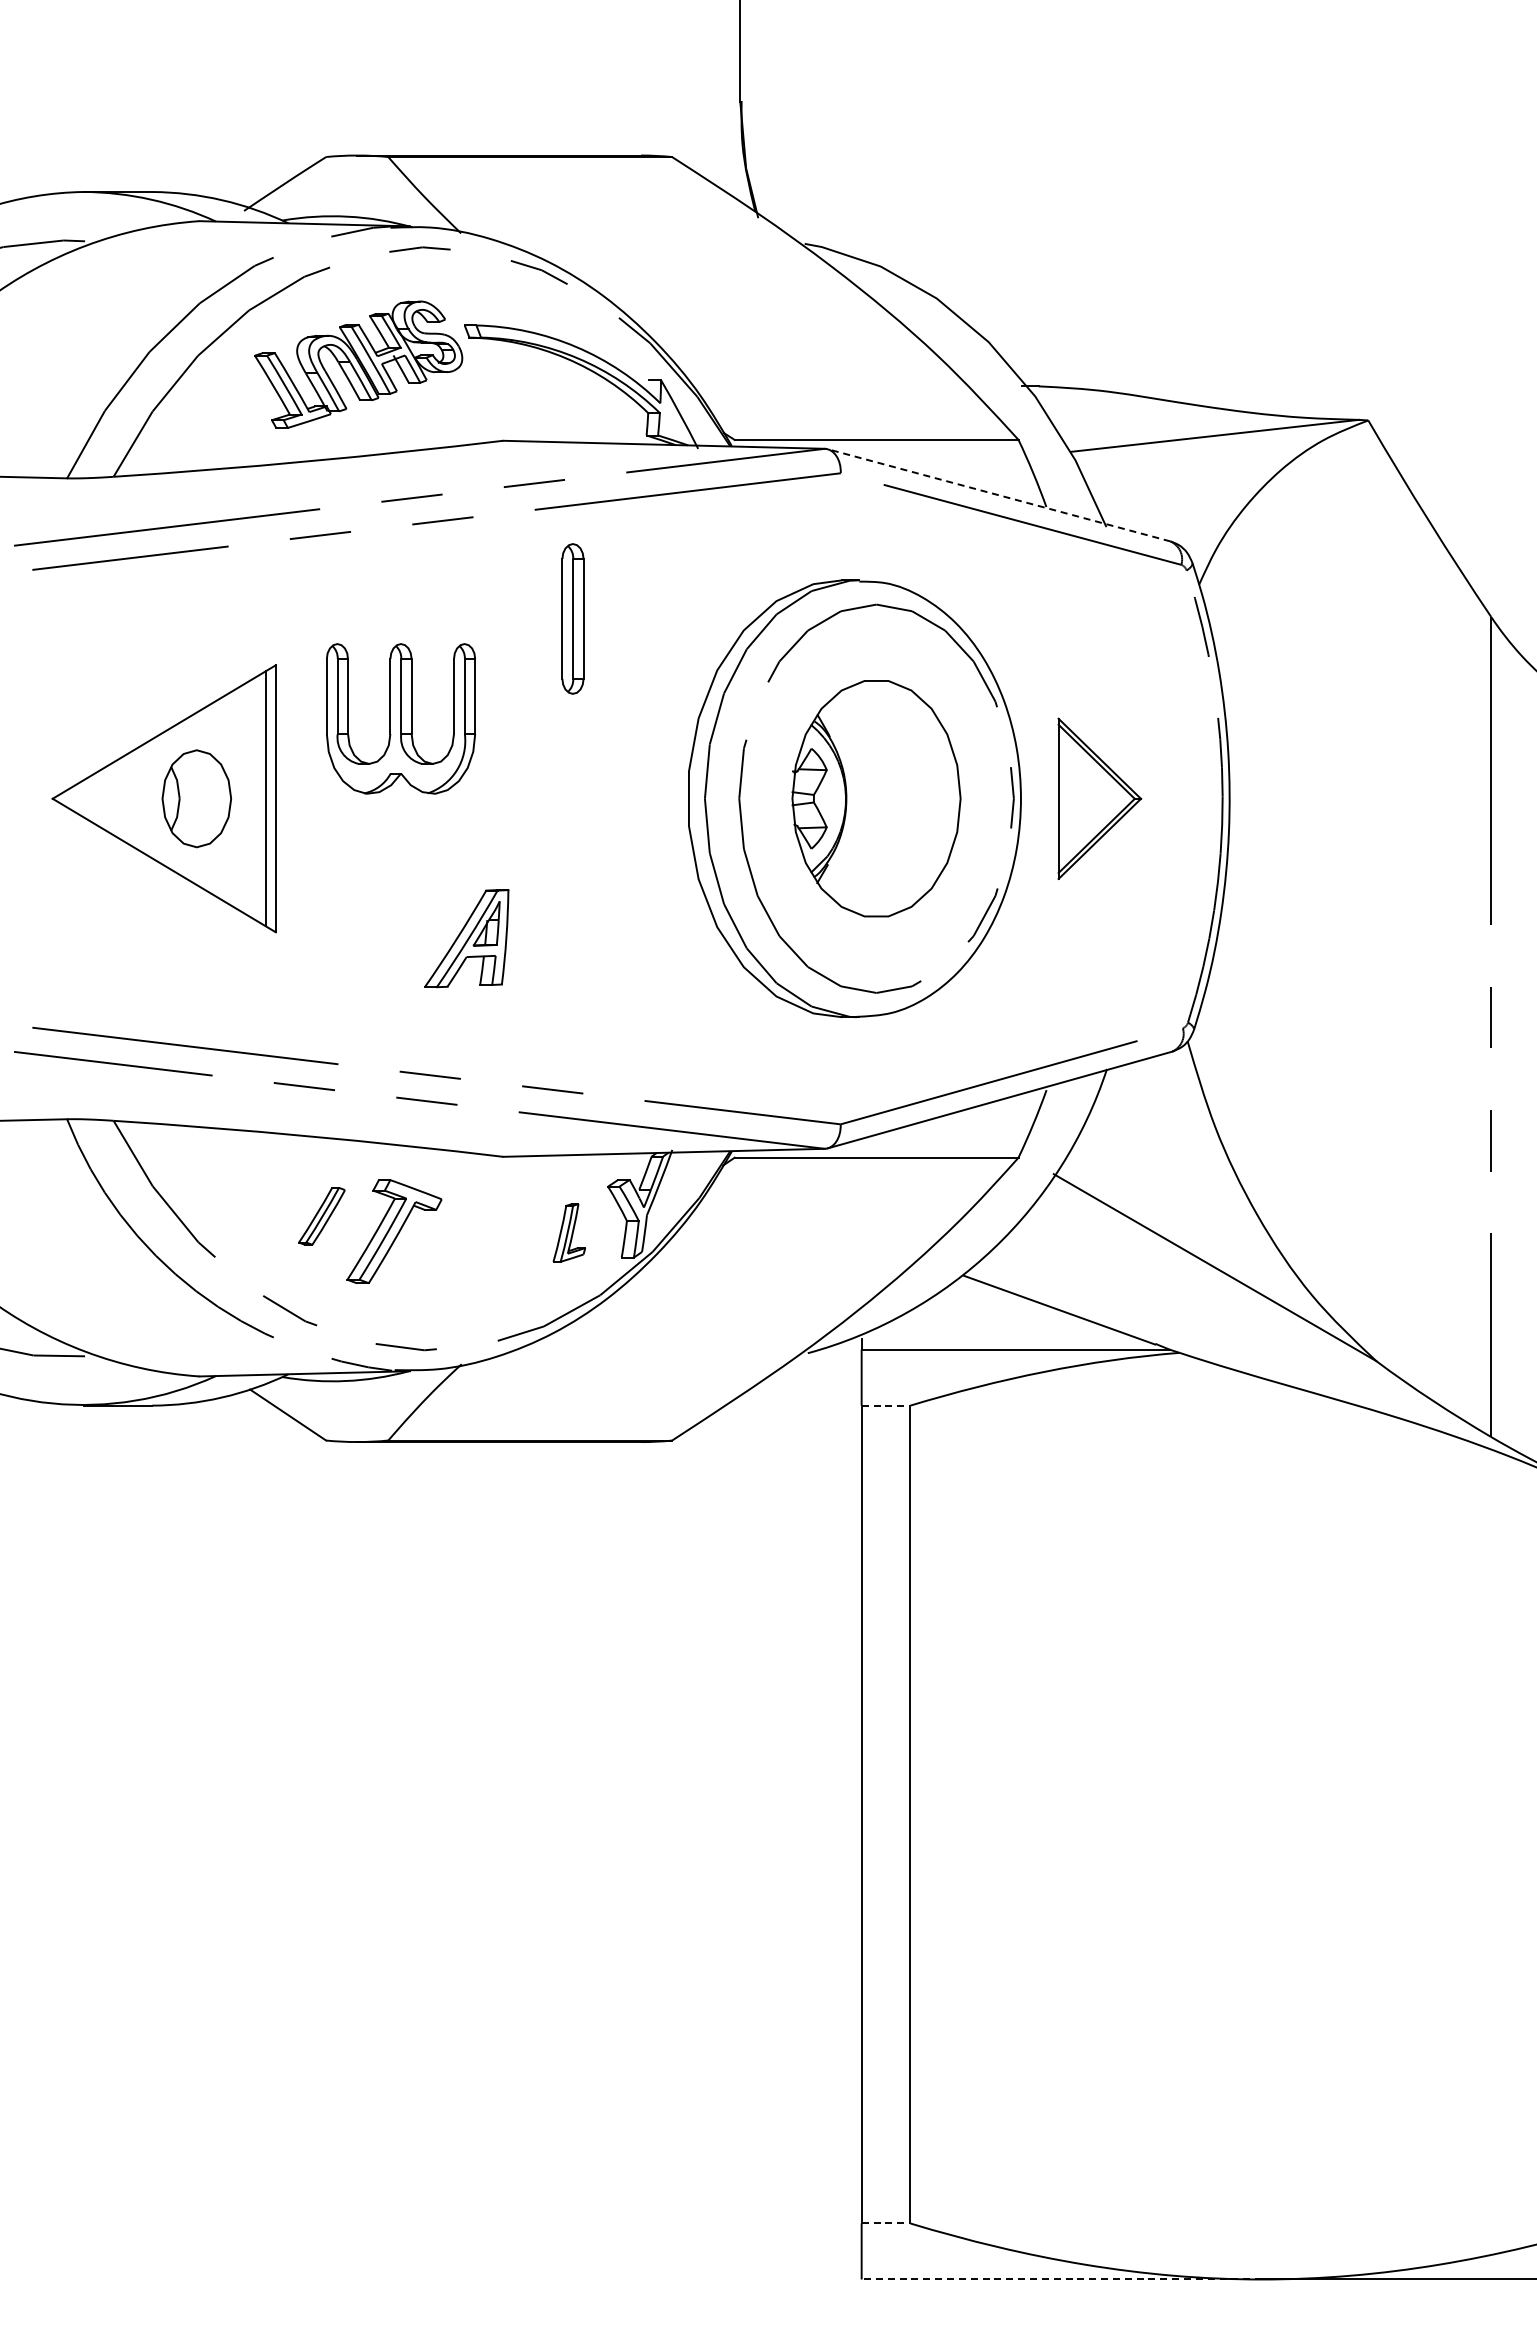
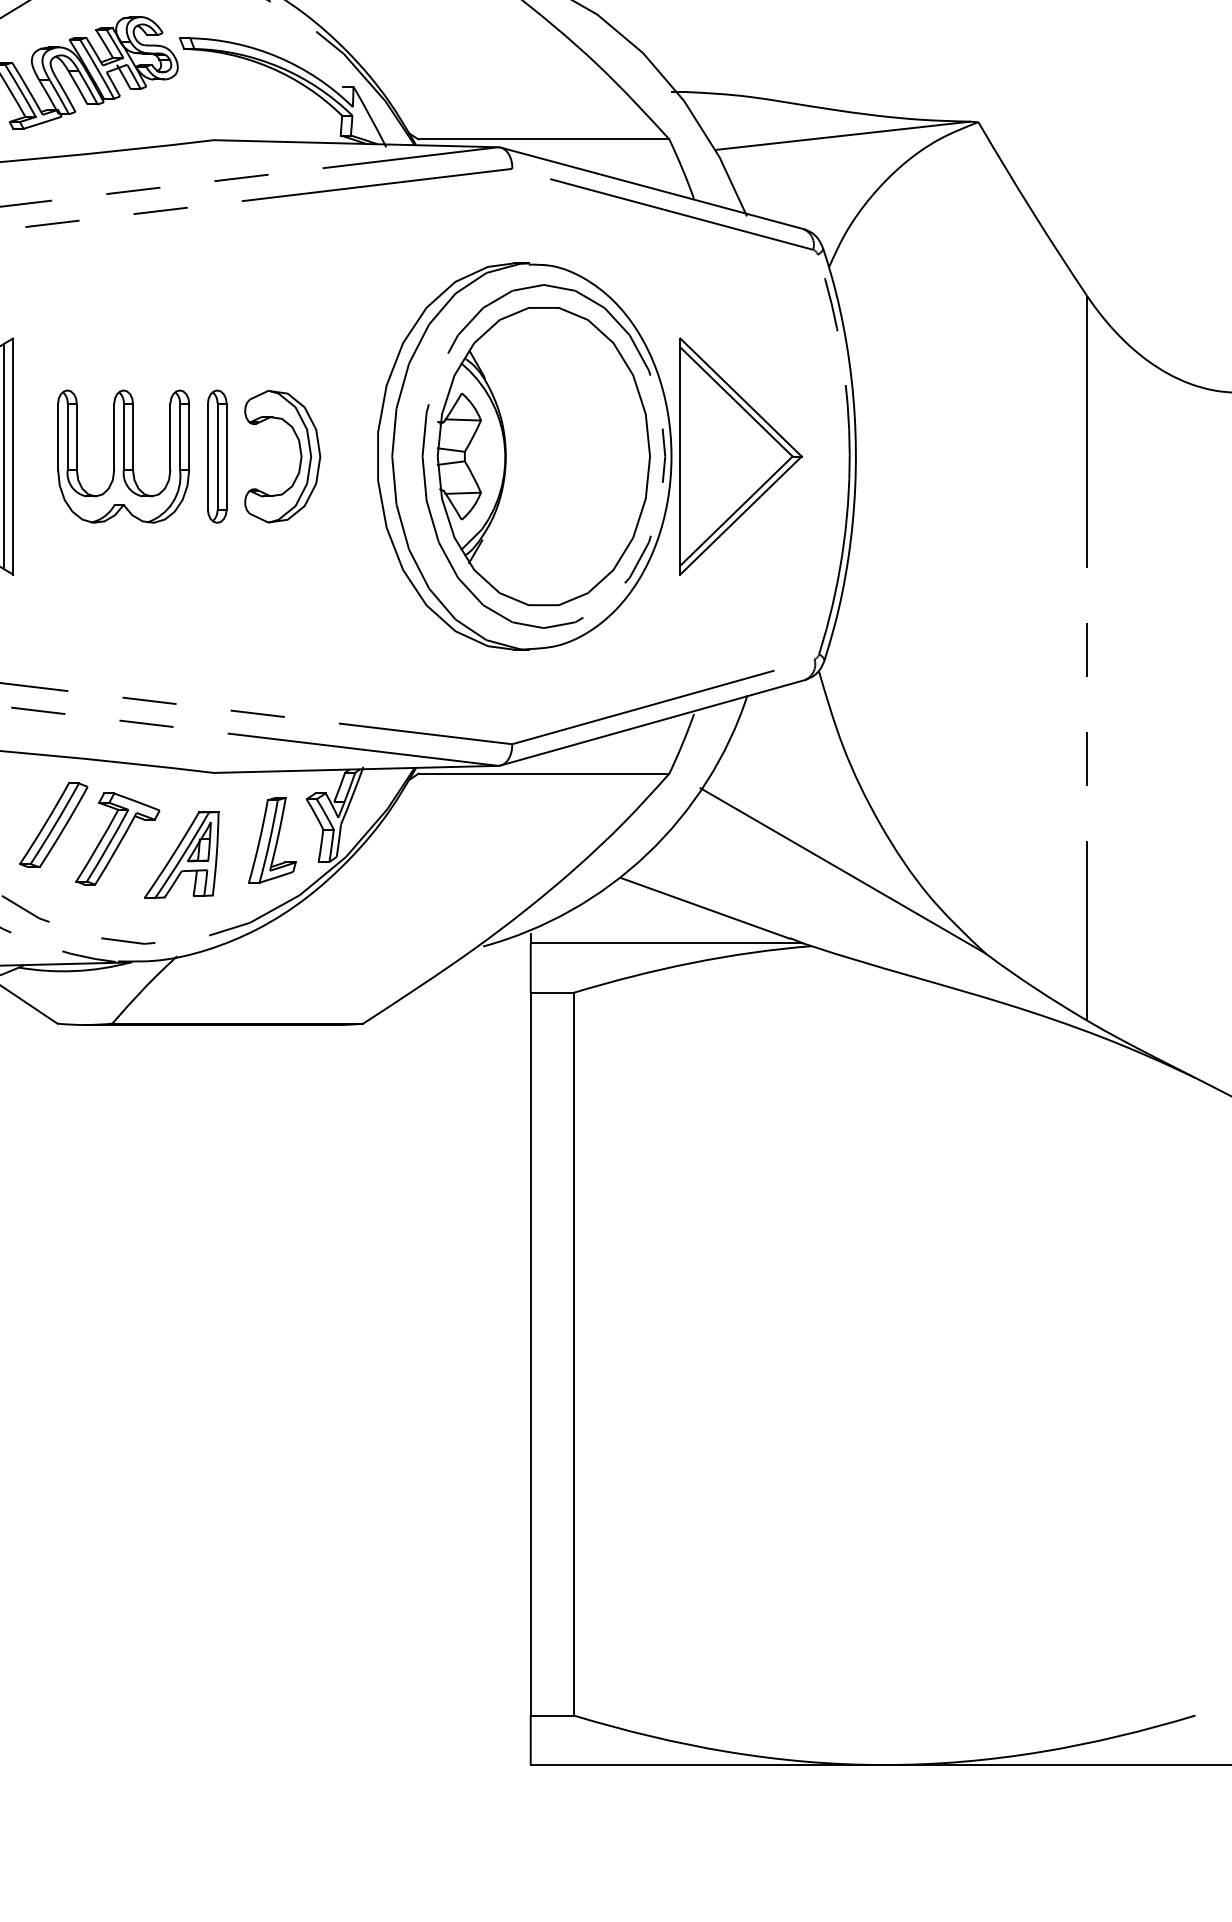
line: (999, 495) -> (652, 188), dashed -> solid
part: (572, 618) -> (216, 456), moved
part: (400, 718) -> (123, 456), moved
part: (600, 795) -> (299, 453), added
part: (876, 798) -> (543, 456), size x1.43
part: (1099, 798) -> (740, 456), size x1.67
part: (466, 938) -> (181, 854), moved
part: (321, 1216) -> (53, 825), size x1.67
part: (569, 1232) -> (272, 839), size x1.67
line: (886, 1405) -> (552, 992), dashed -> solid
line: (886, 2223) -> (552, 1715), dashed -> solid
line: (1061, 2279) -> (707, 1765), dashed -> solid

